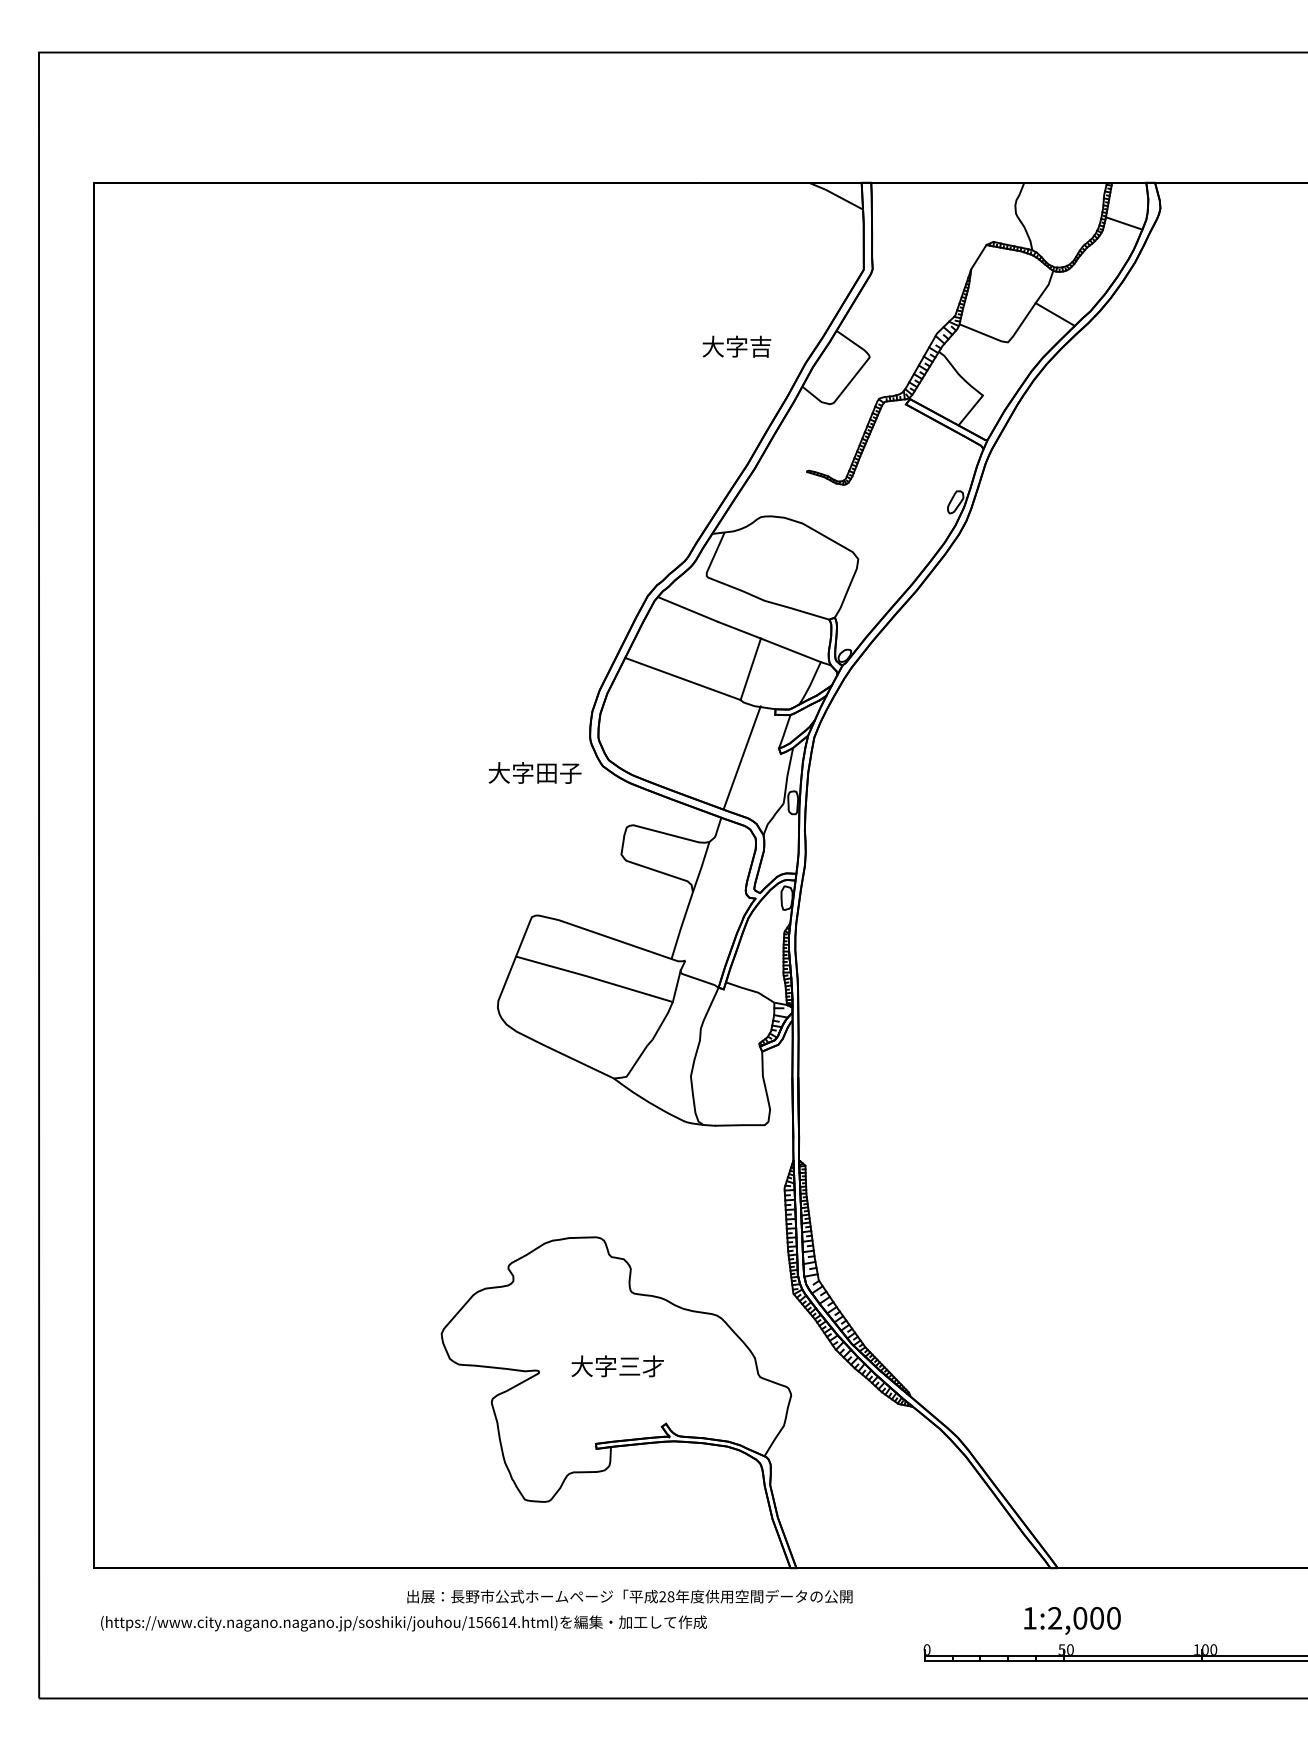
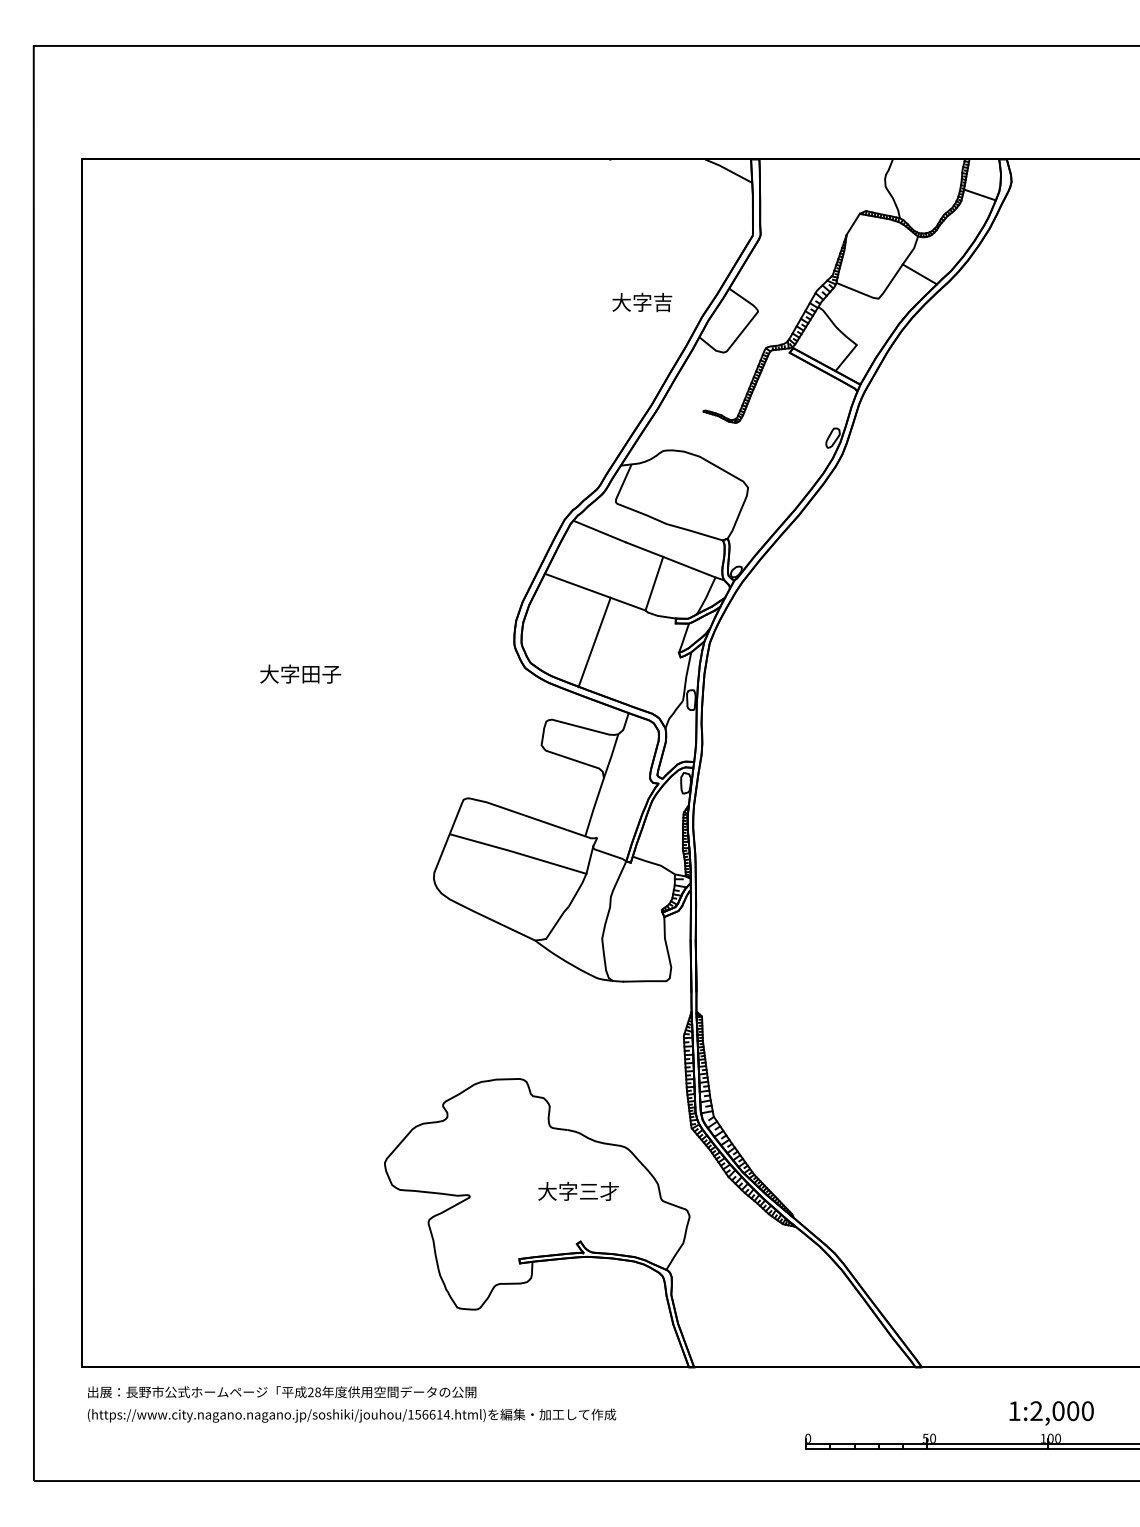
line: (741, 757) -> (593, 642), moved
text: (534, 772) -> (300, 673), moved
text: (617, 1366) -> (578, 1191), moved
text: (629, 1596) -> (281, 1392), moved
text: (1072, 1620) -> (1051, 1413), moved

